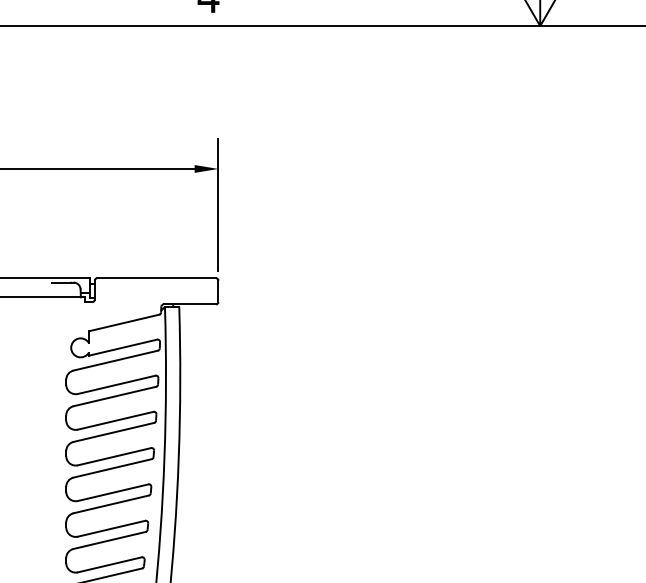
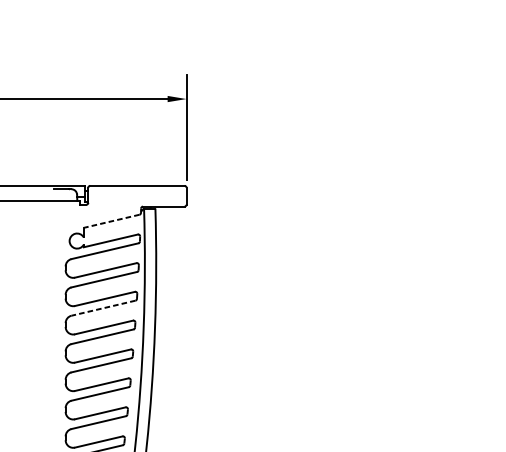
line: (124, 322) -> (111, 220), solid -> dashed
line: (113, 432) -> (103, 308), solid -> dashed

